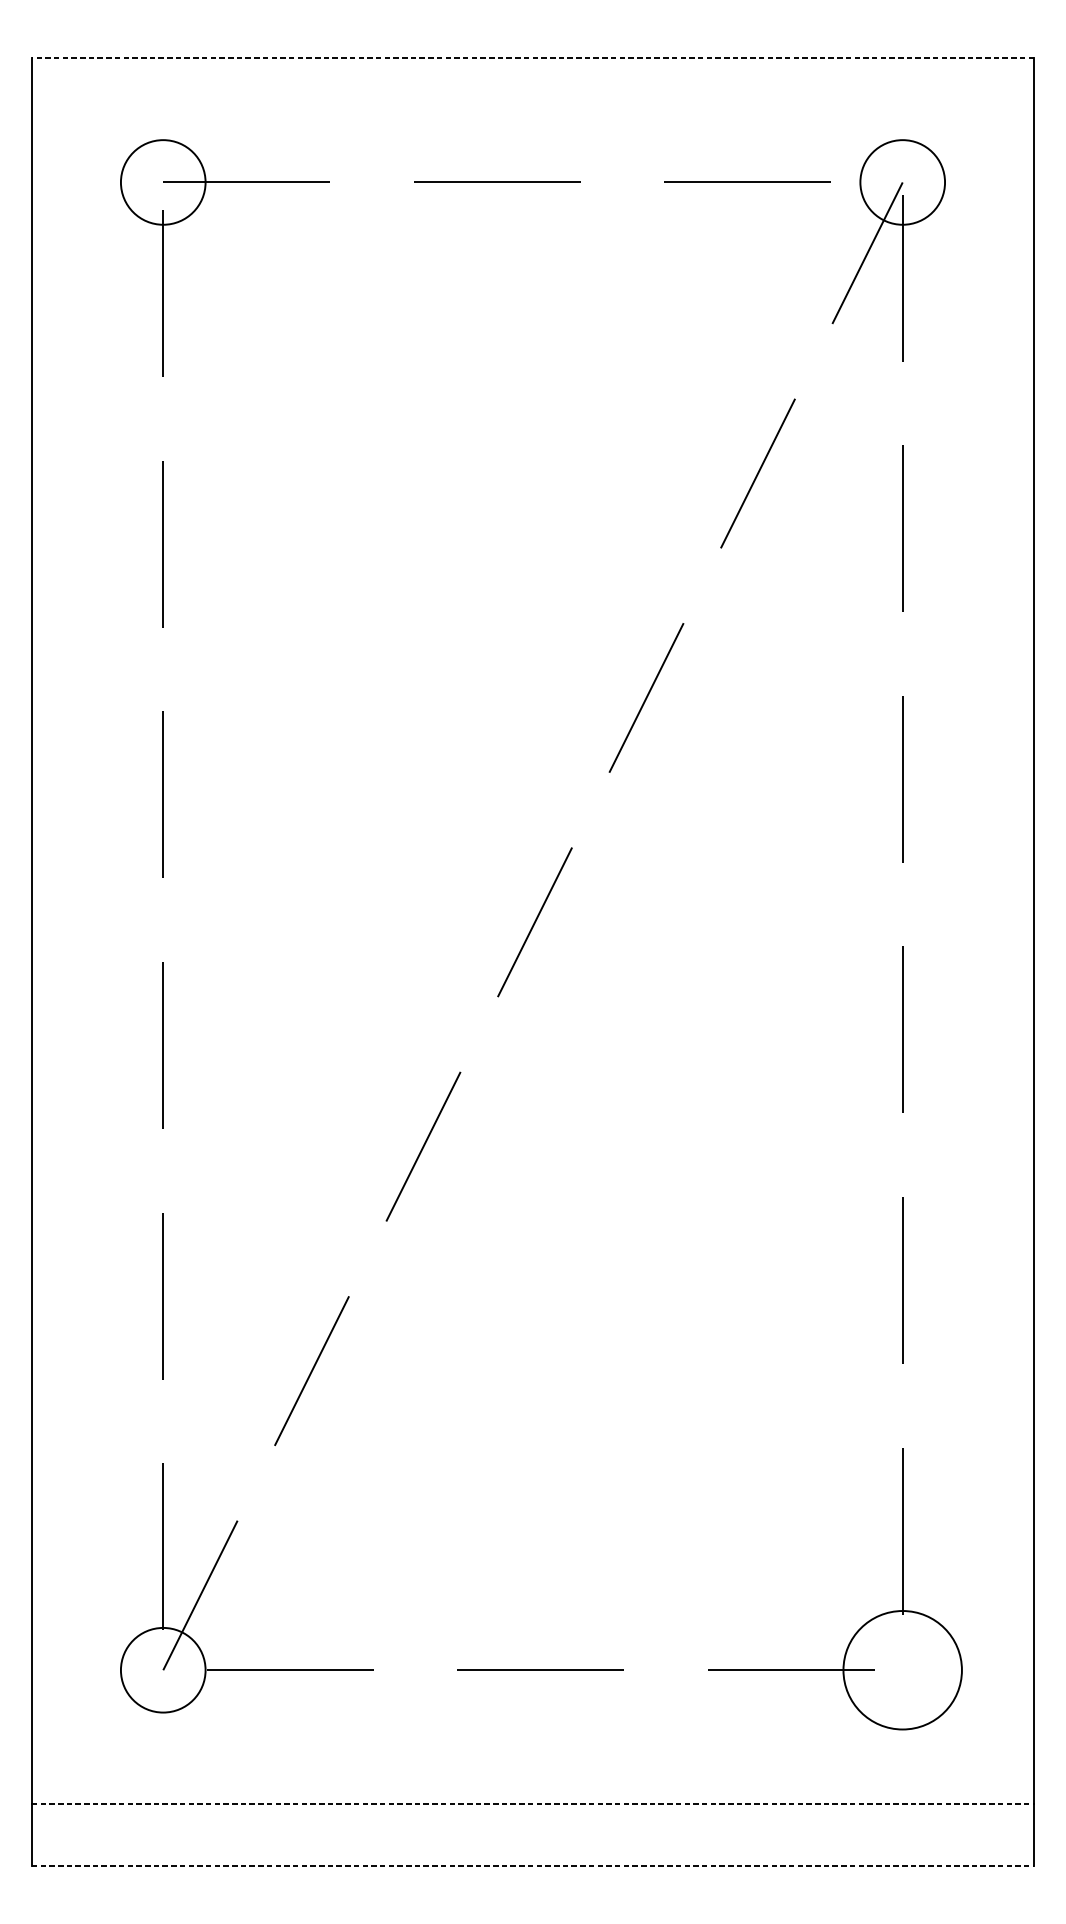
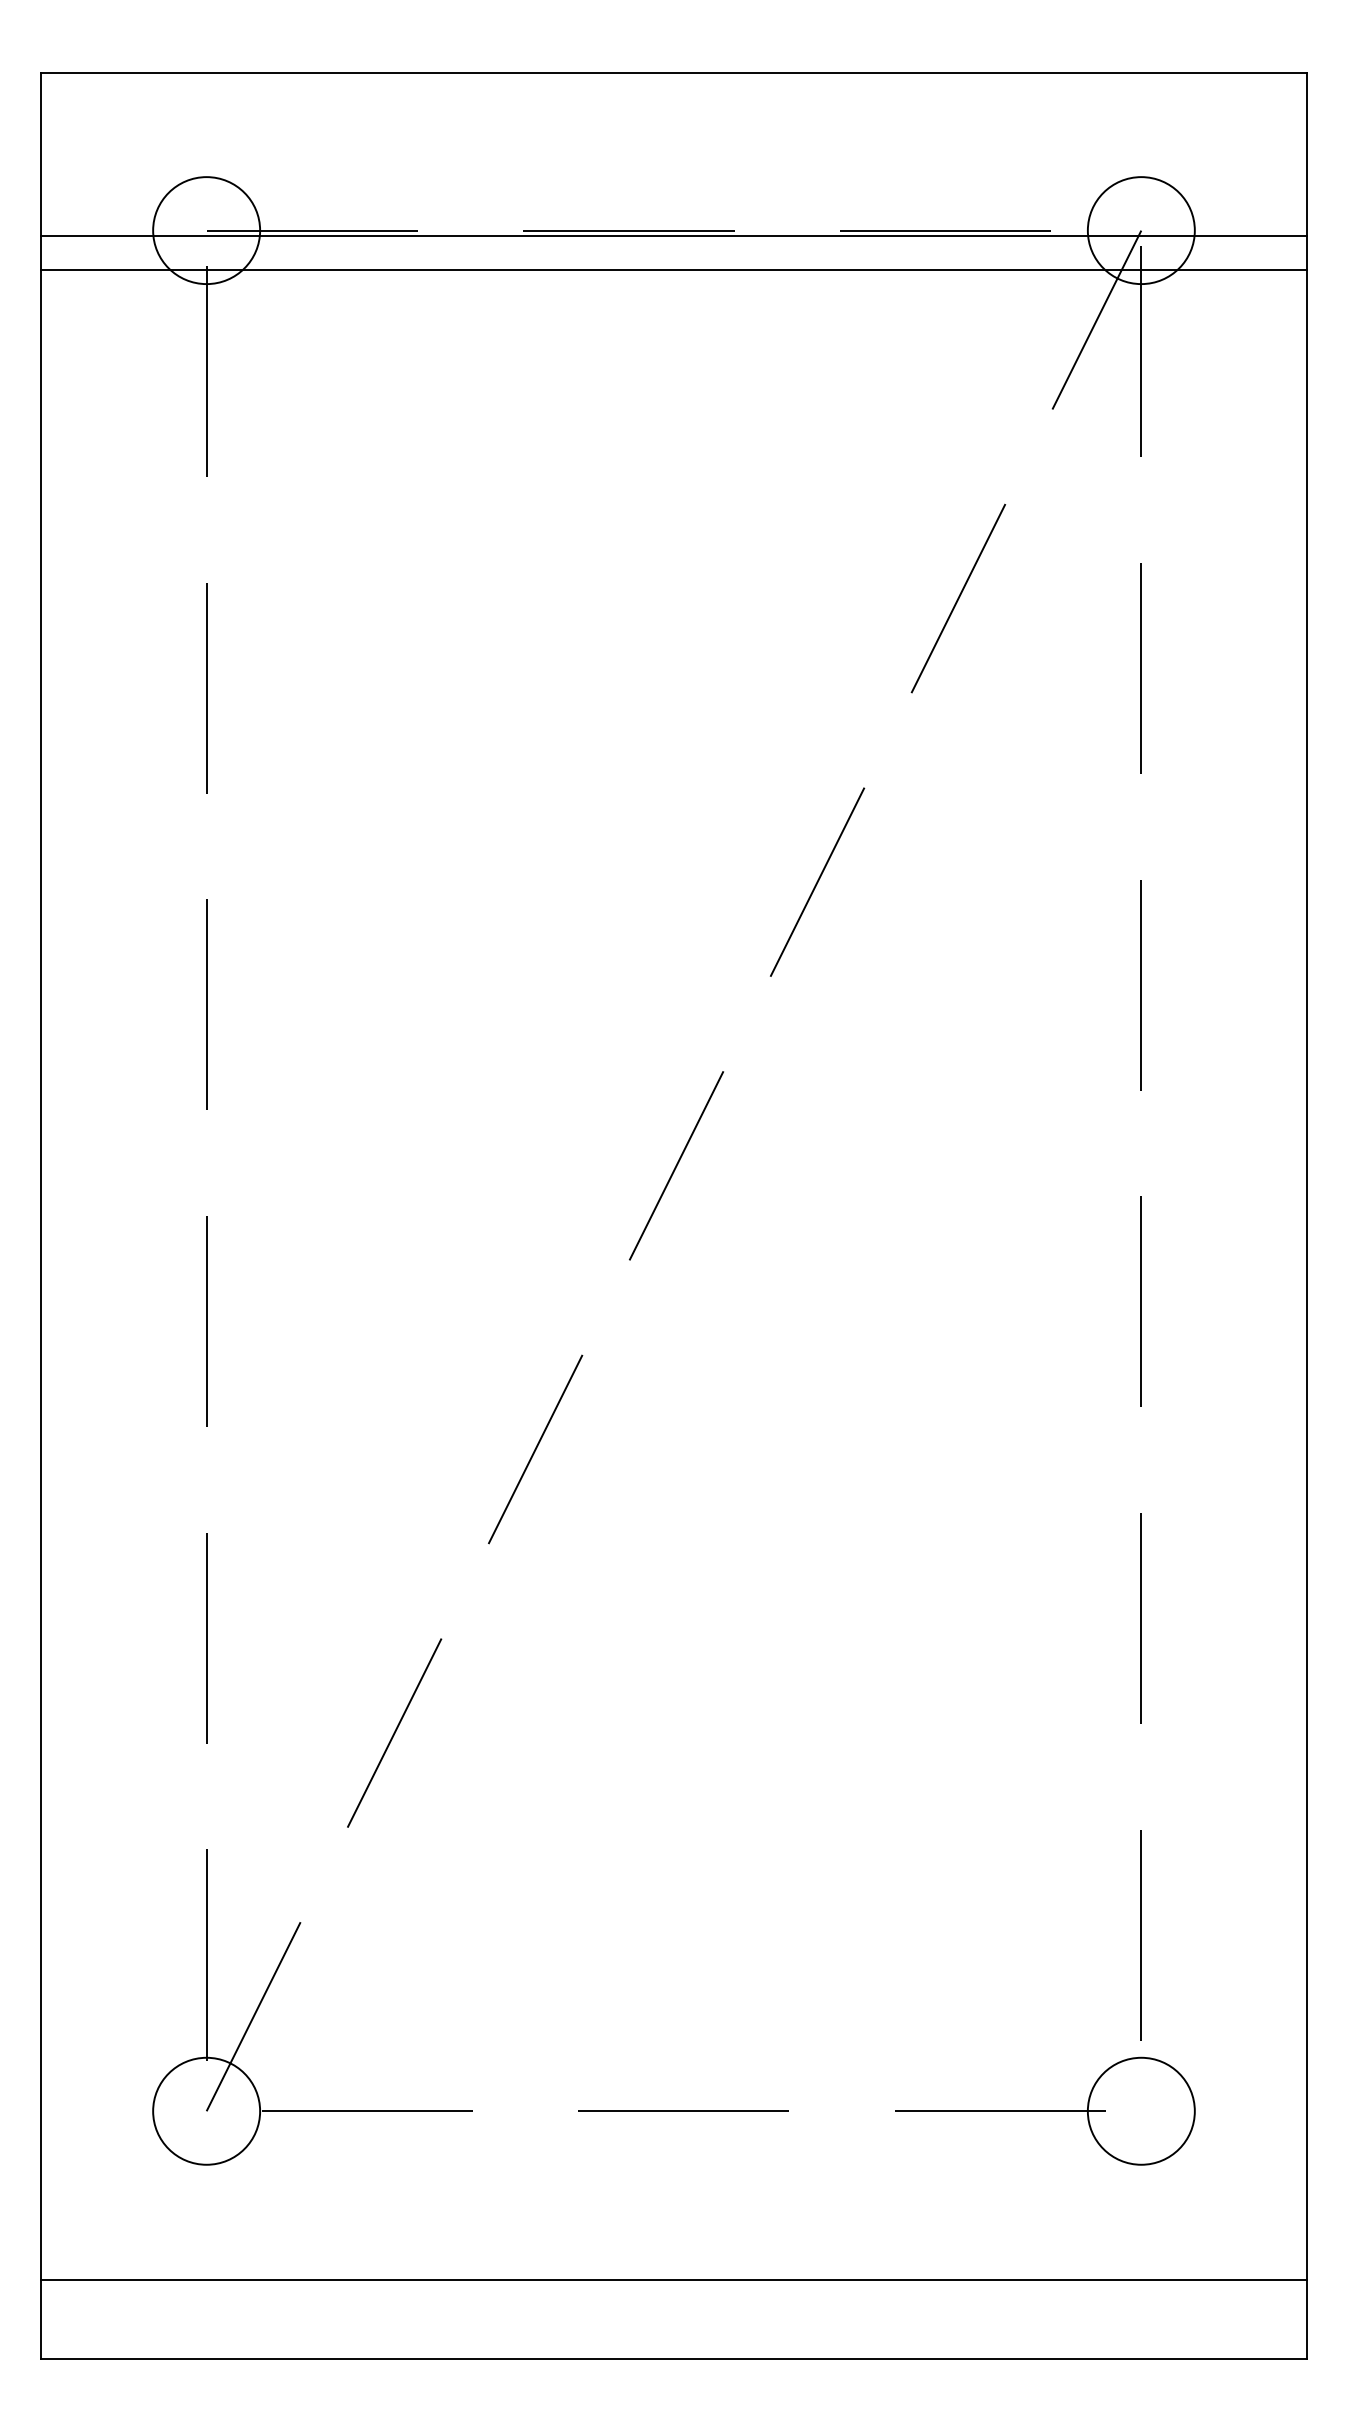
line: (532, 57) -> (673, 72), dashed -> solid
line: (532, 187) -> (673, 236), added
line: (532, 214) -> (673, 270), added
circle: (902, 1669) -> (1140, 2110), size x0.71
line: (533, 1804) -> (674, 2280), dashed -> solid
line: (533, 1866) -> (674, 2359), dashed -> solid

